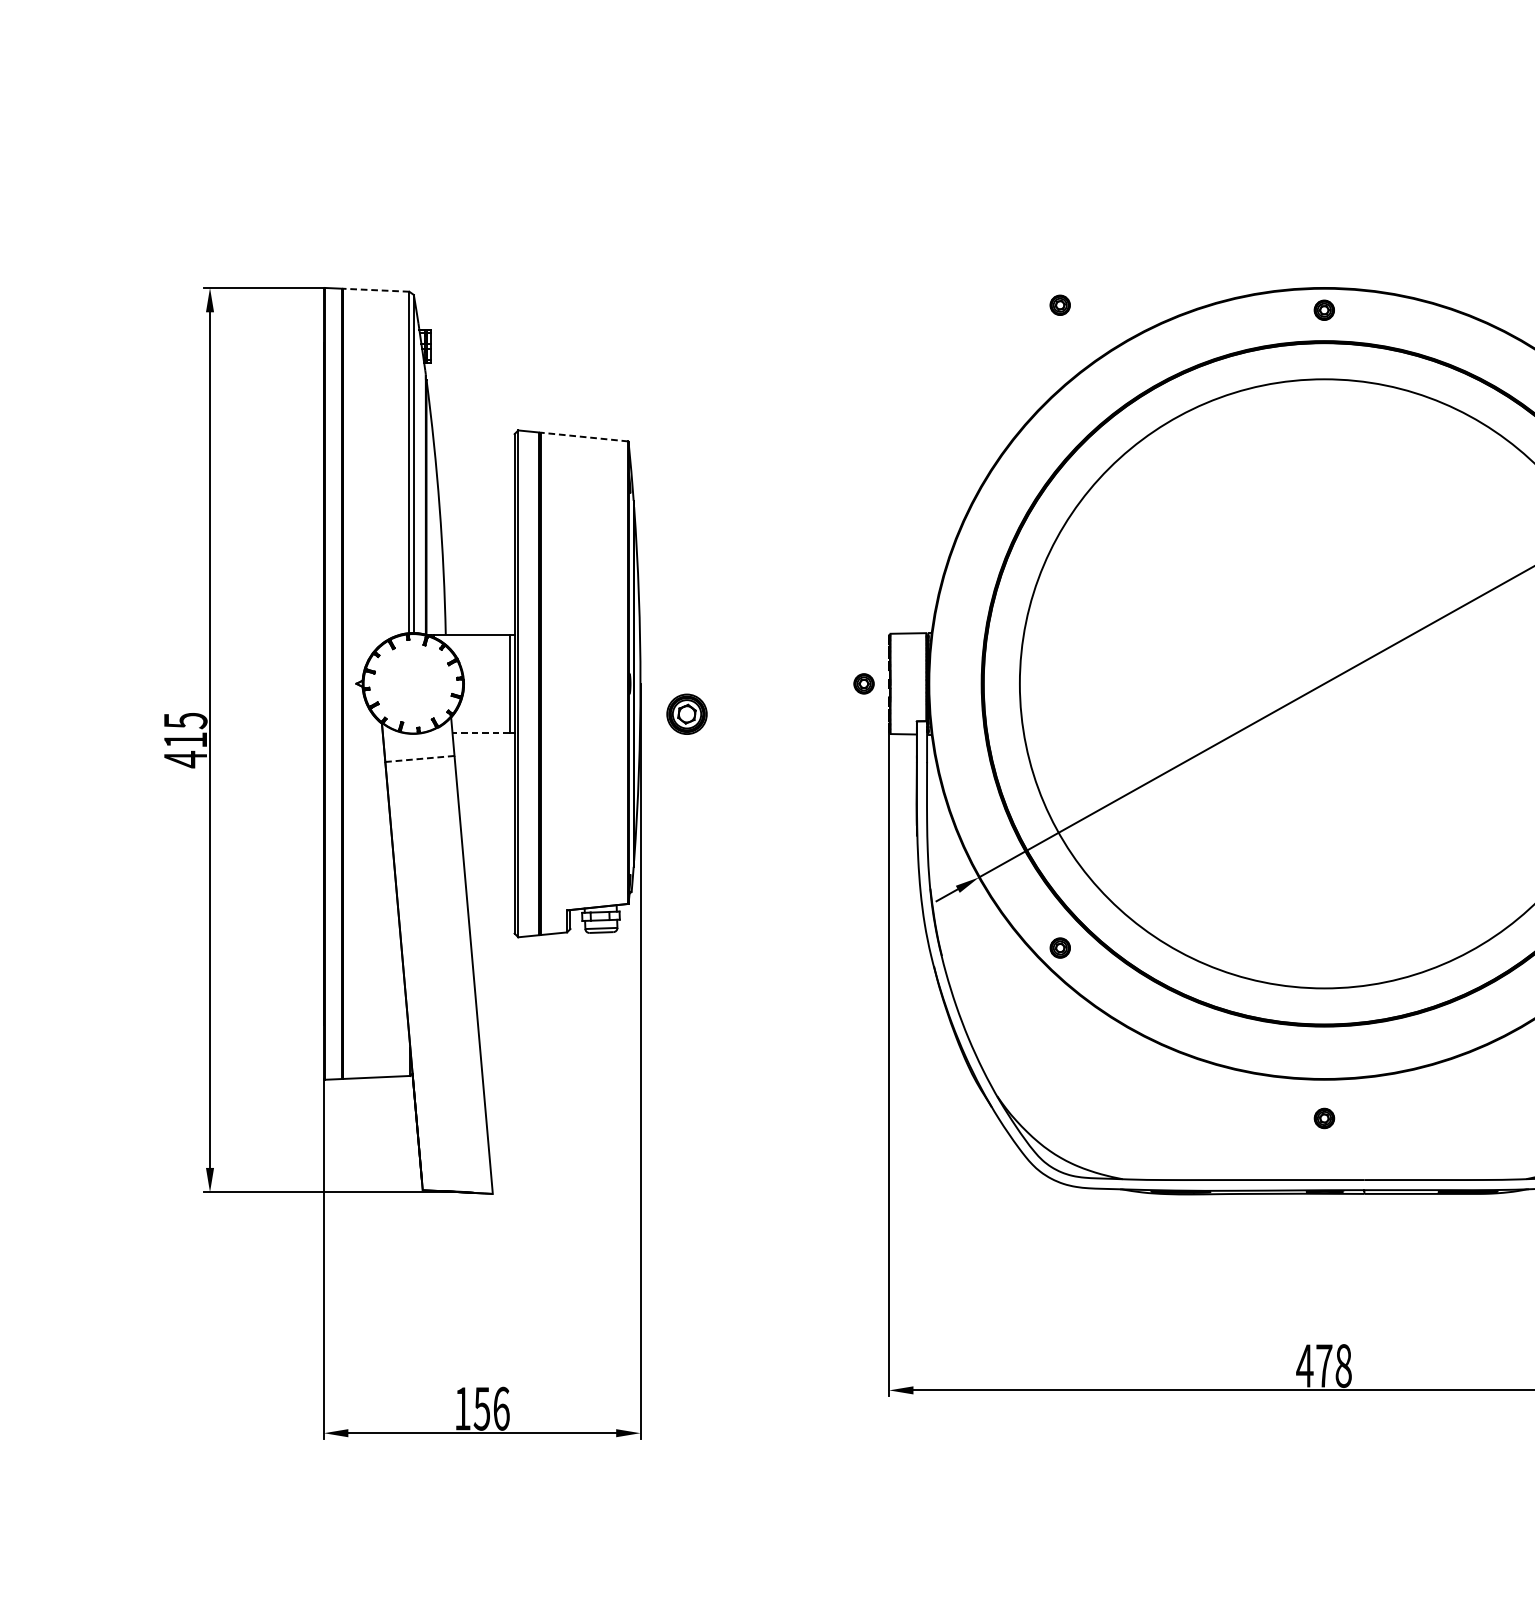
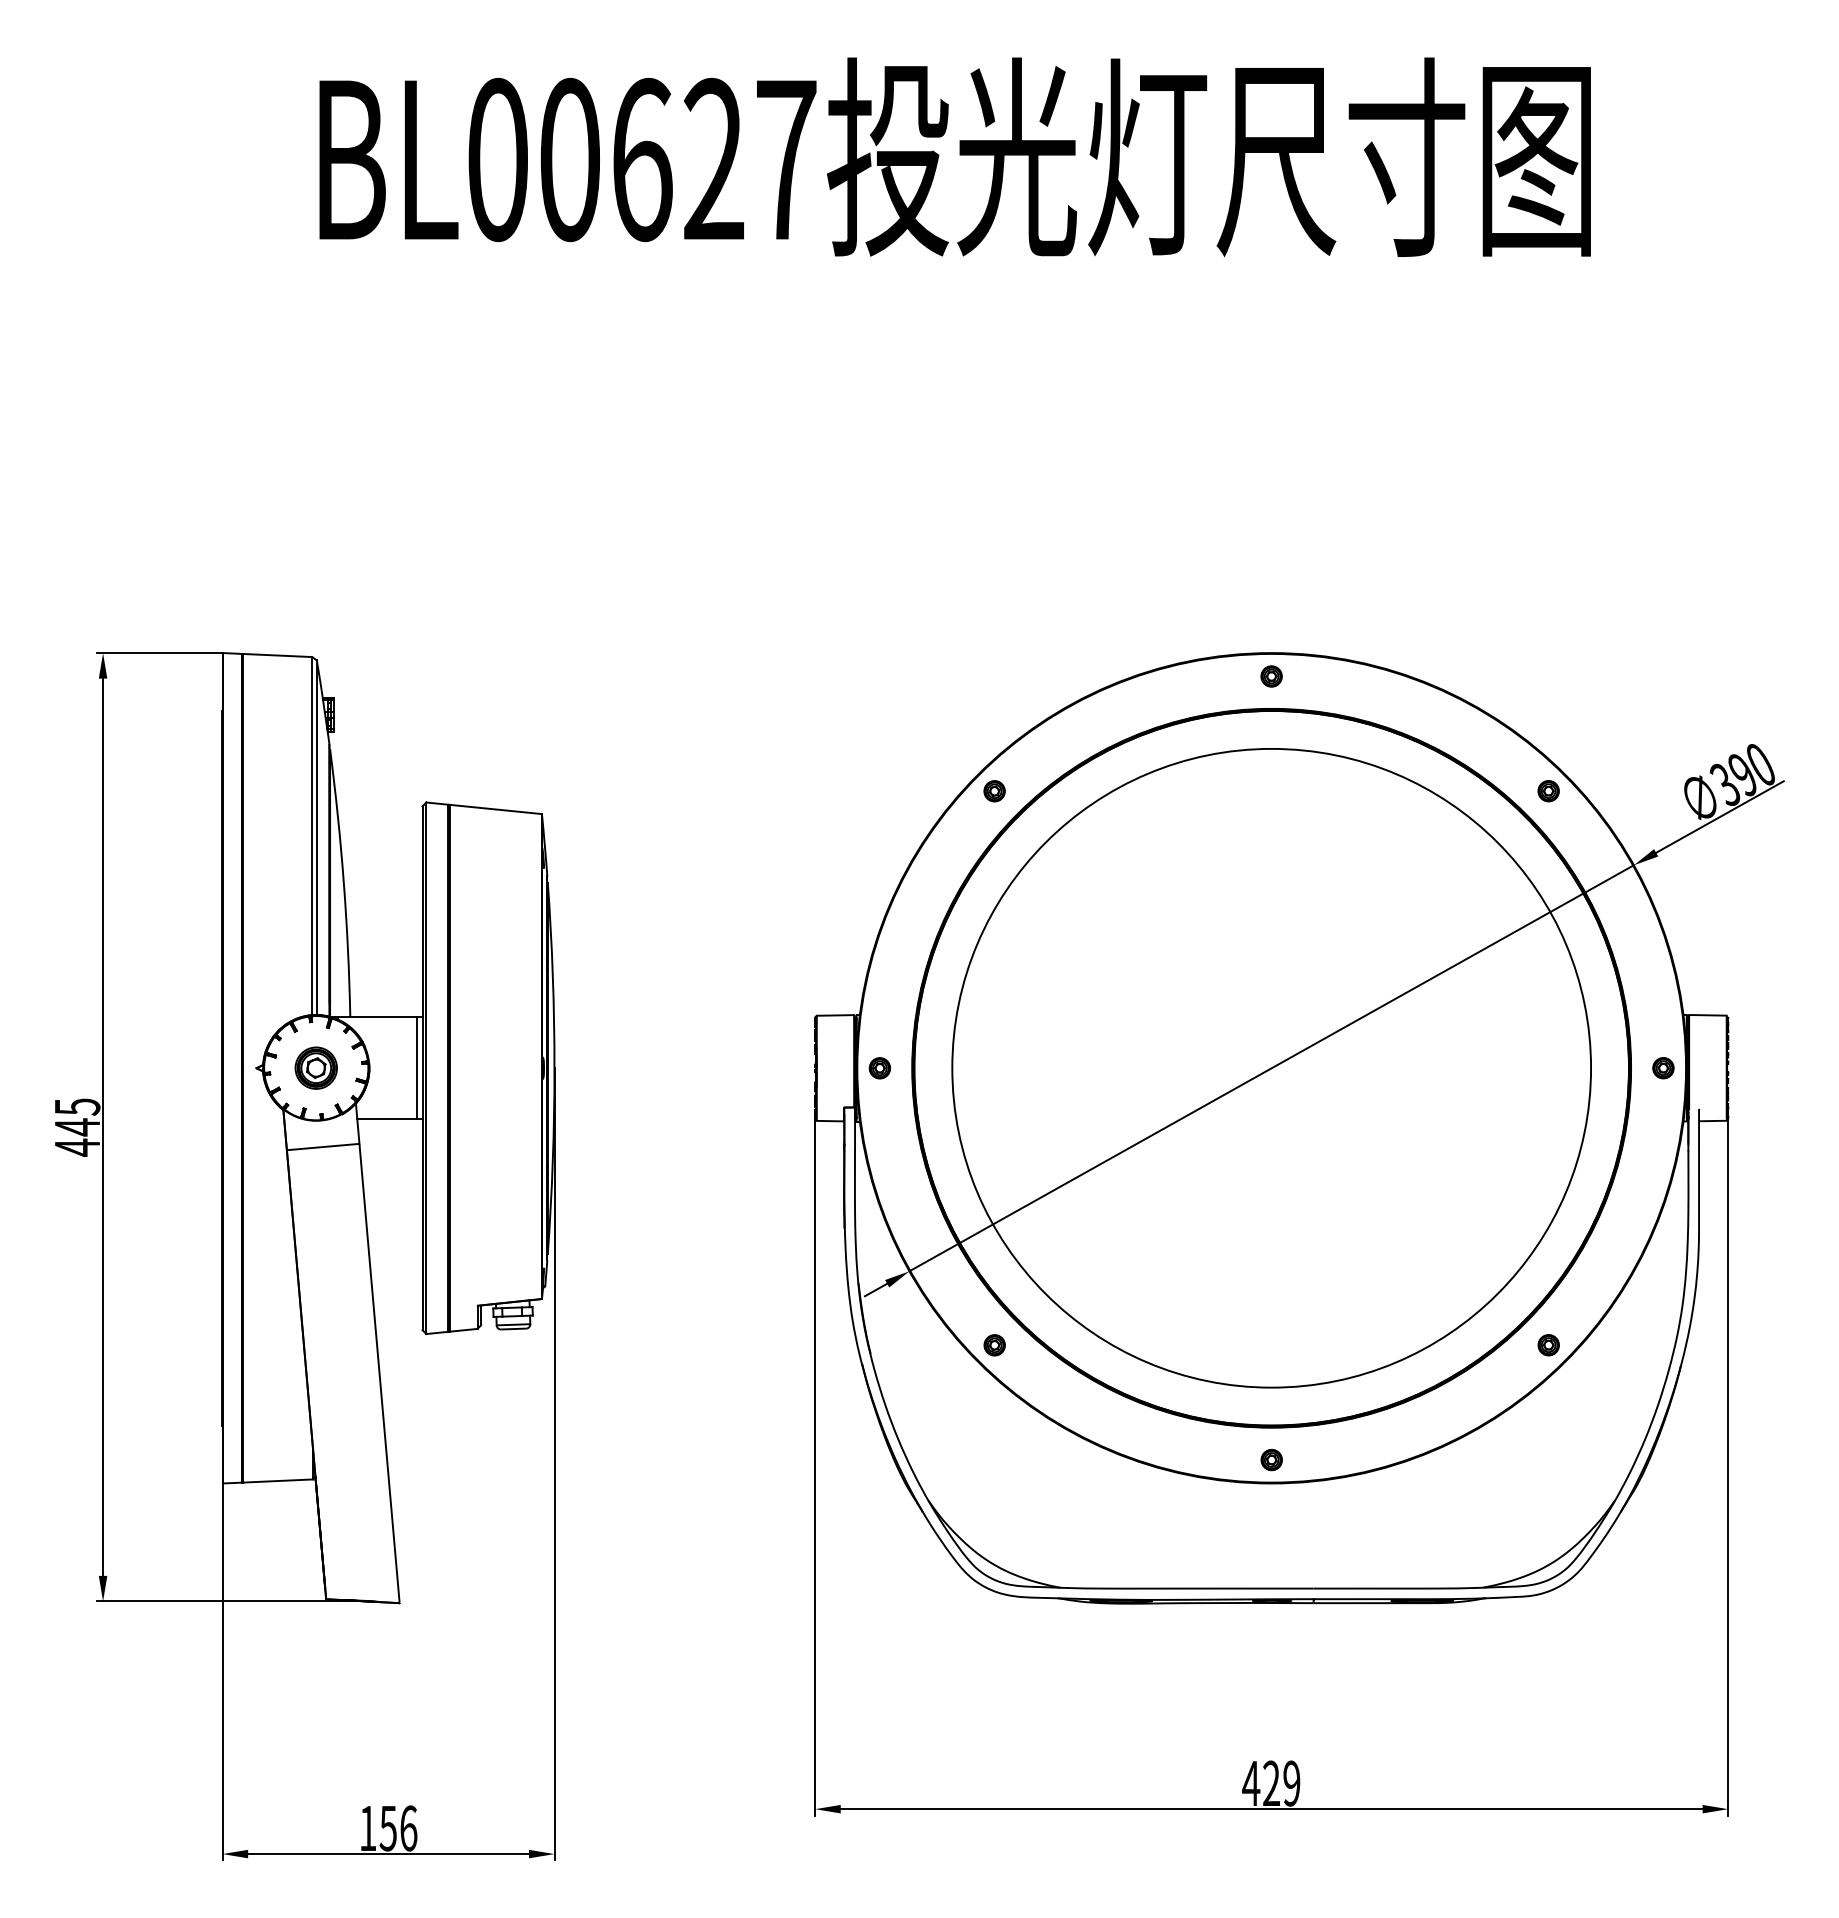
line: (376, 290) -> (277, 655), dashed -> solid
part: (1060, 305) -> (994, 791), moved
line: (584, 437) -> (495, 809), dashed -> solid
part: (863, 684) -> (879, 1068), moved
part: (686, 713) -> (315, 1067), moved
line: (480, 732) -> (386, 1119), dashed -> solid
text: (185, 740) -> (77, 1127), 415 -> 445
line: (420, 759) -> (323, 1147), dashed -> solid
part: (1324, 1117) -> (1271, 1459), moved
text: (1333, 1365) -> (1281, 1783), 478 -> 429

